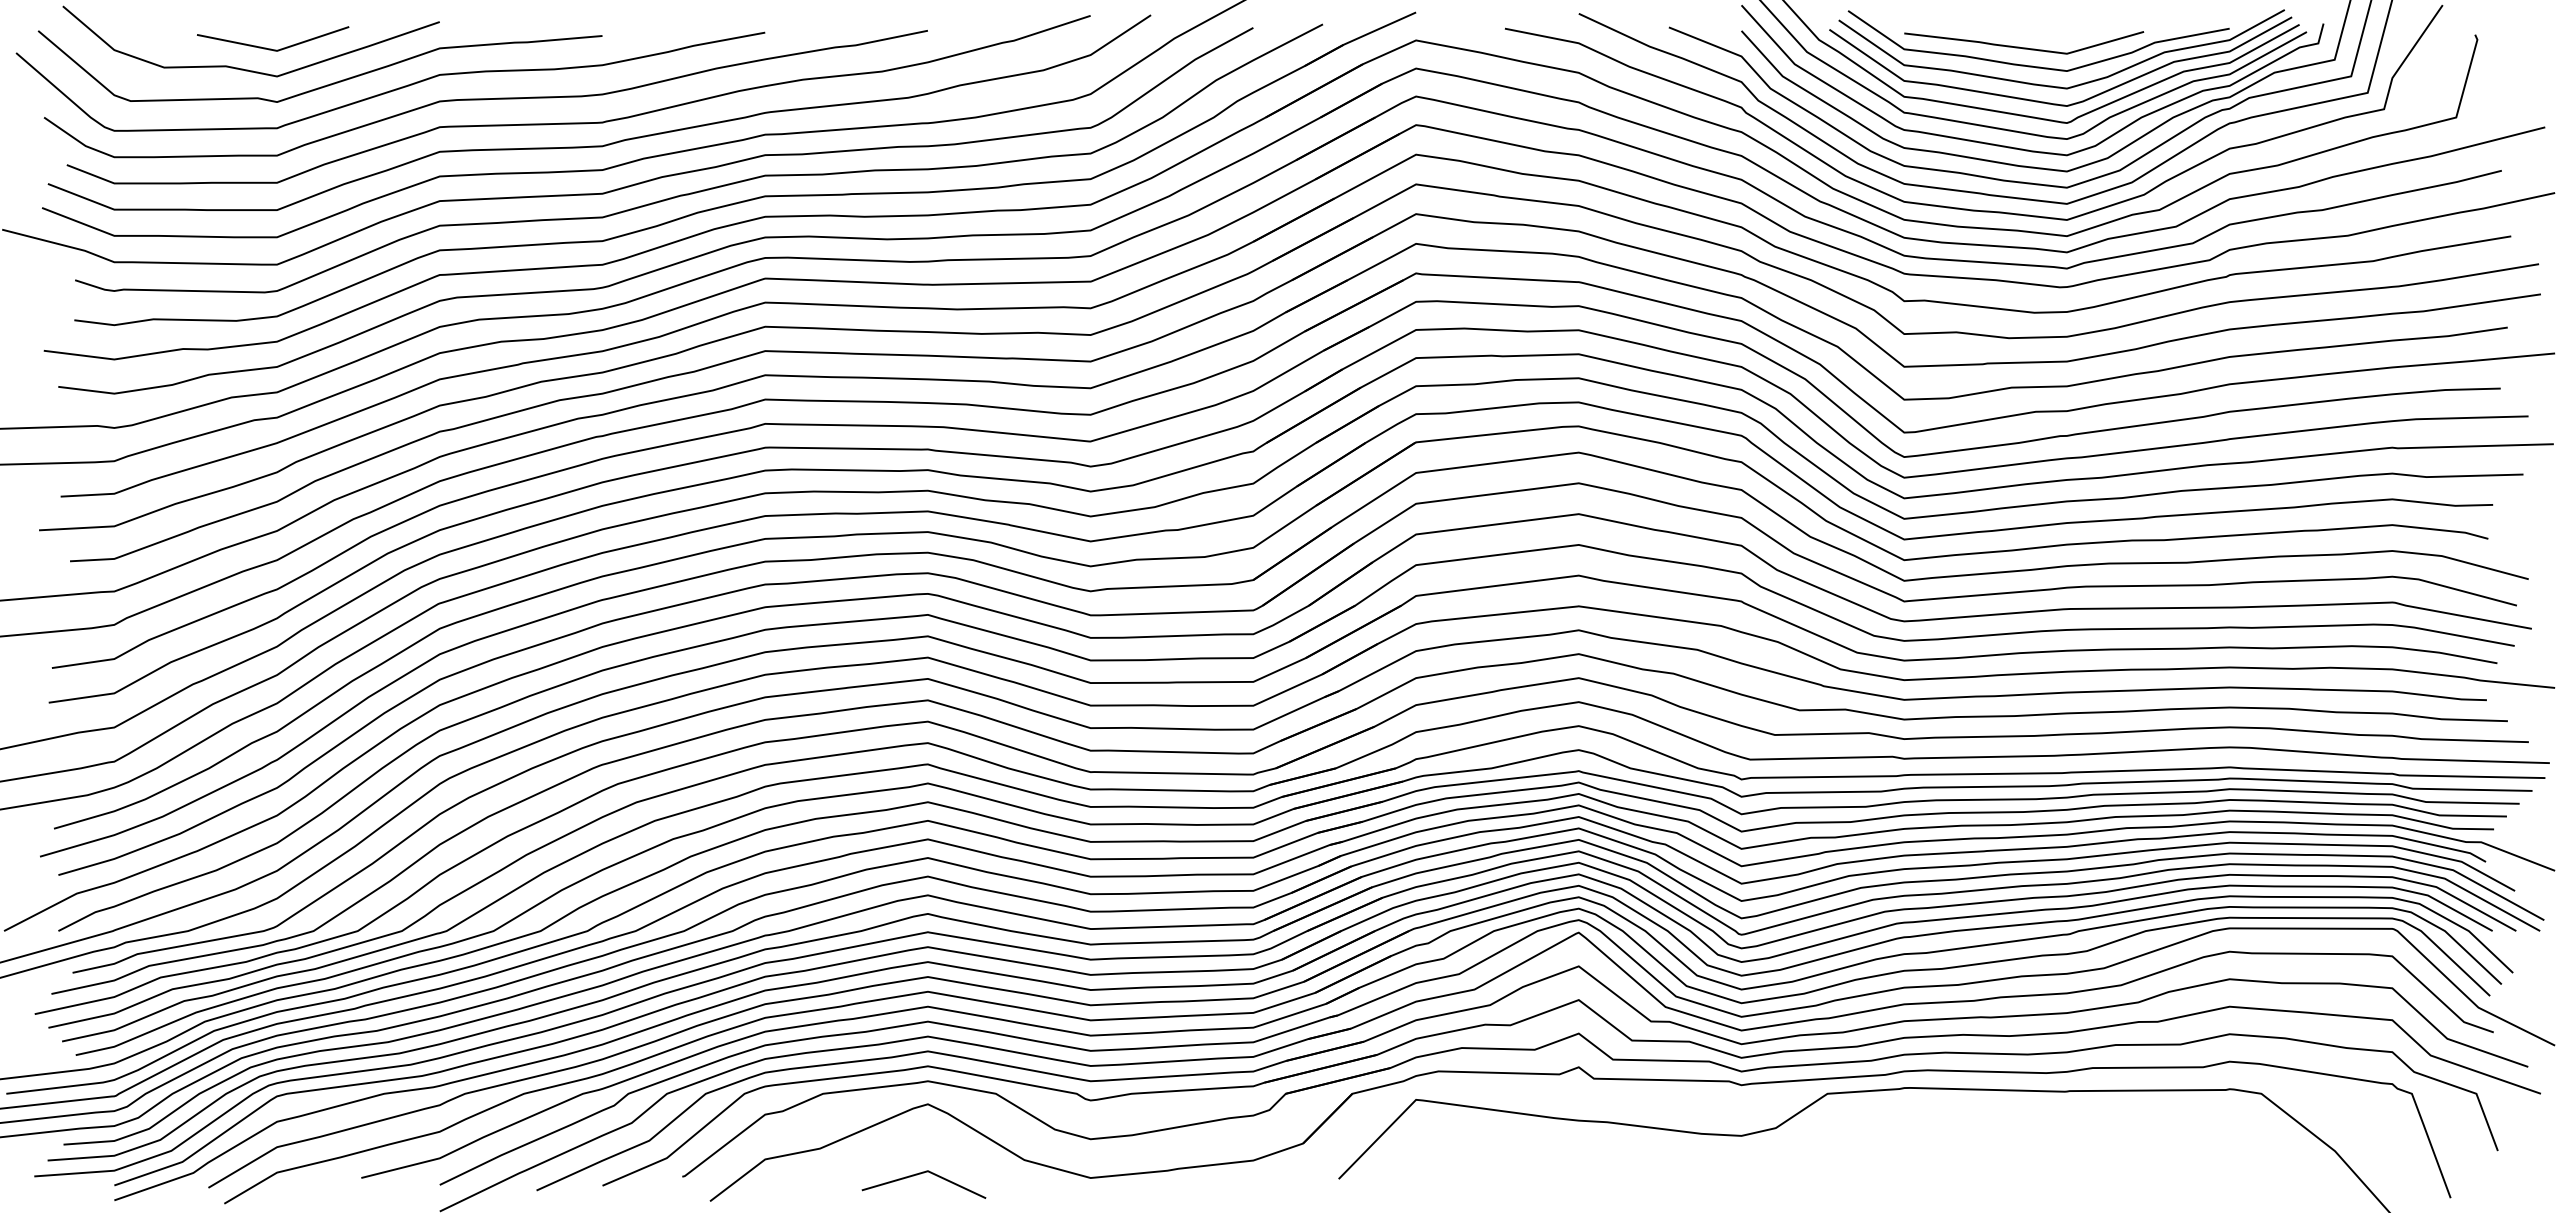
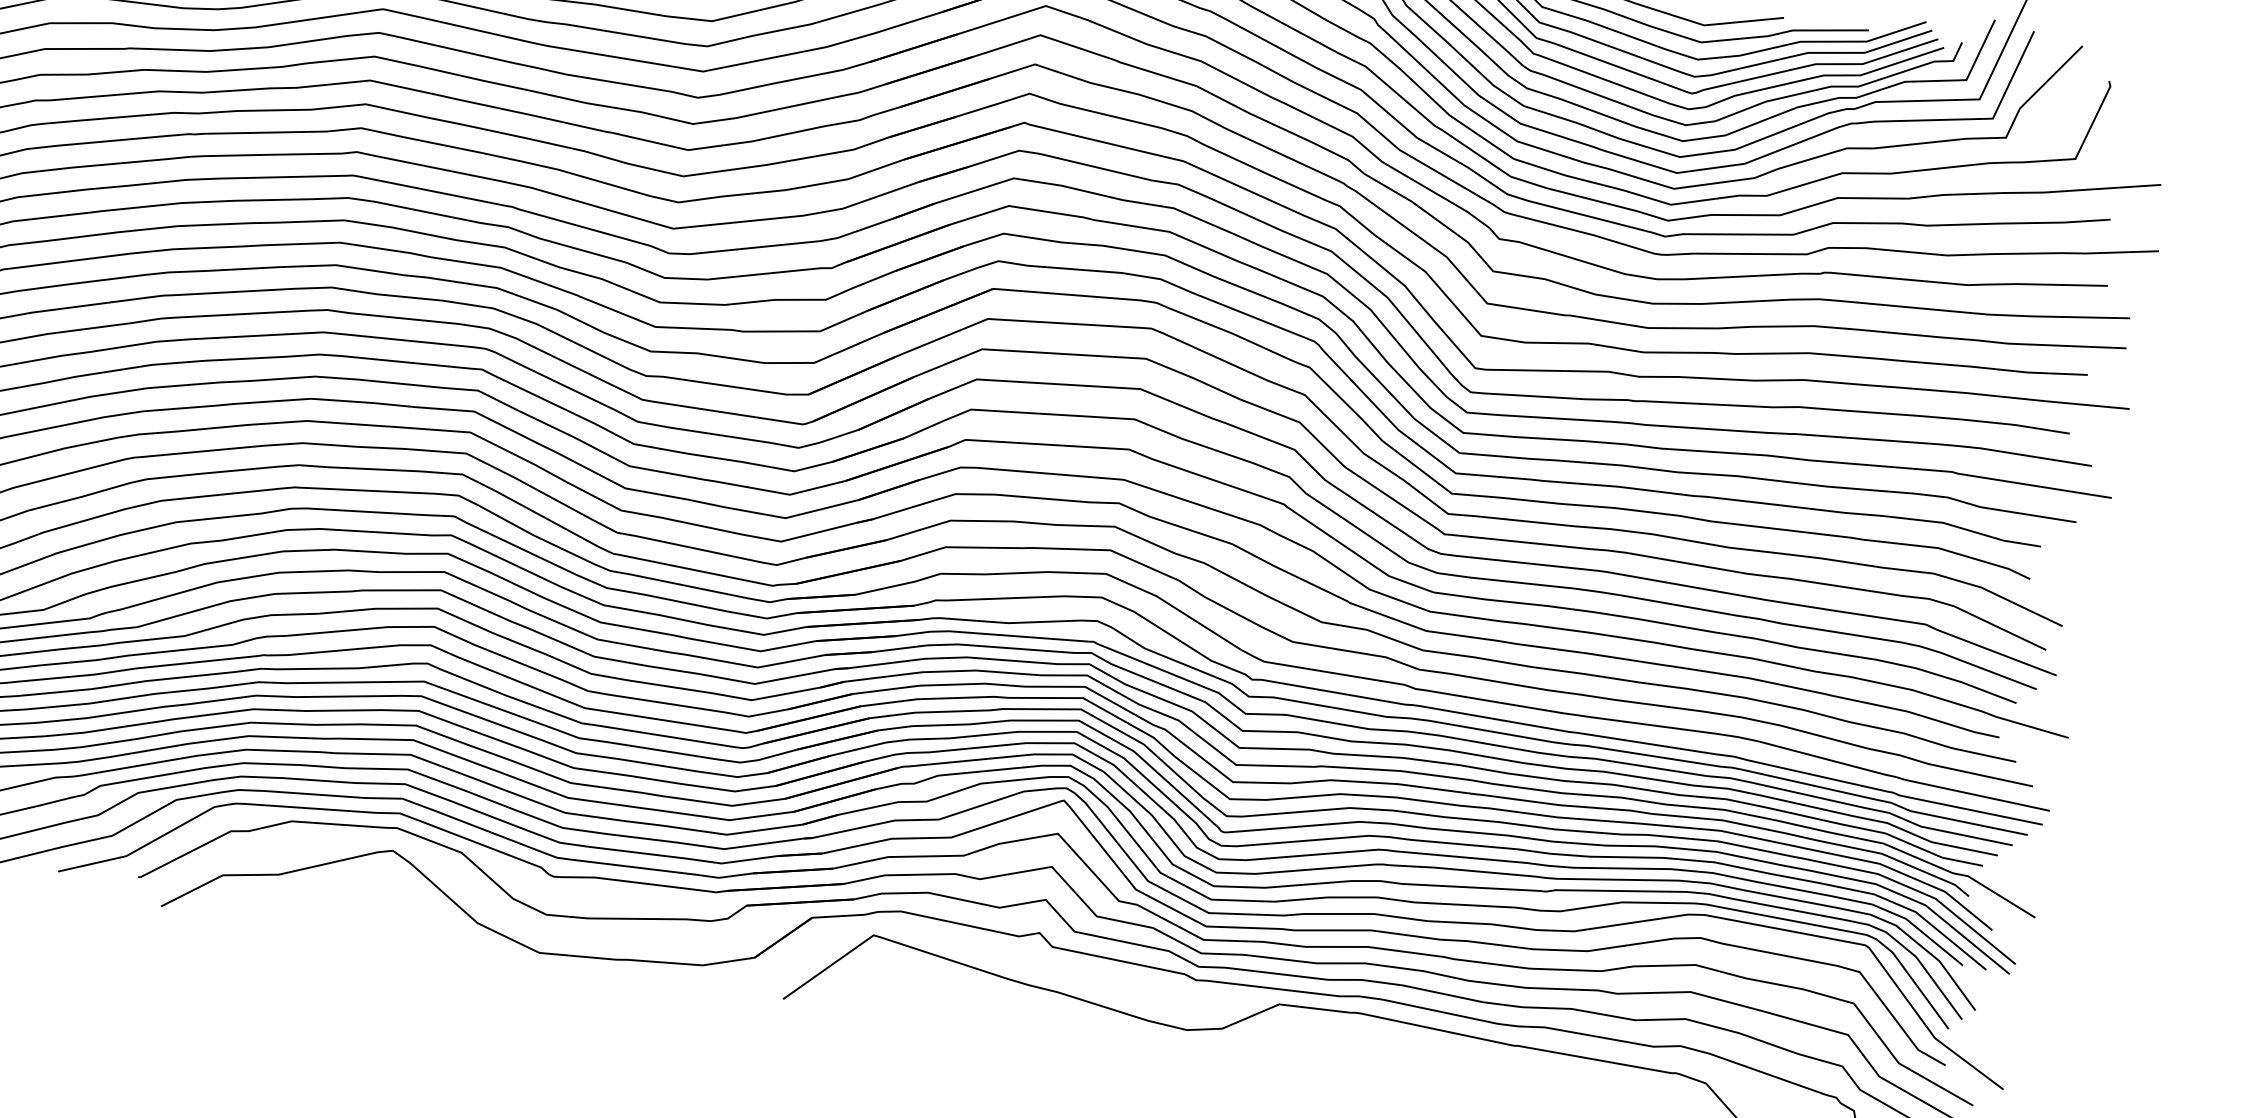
line: (920, 1174) -> (372, 918), removed

